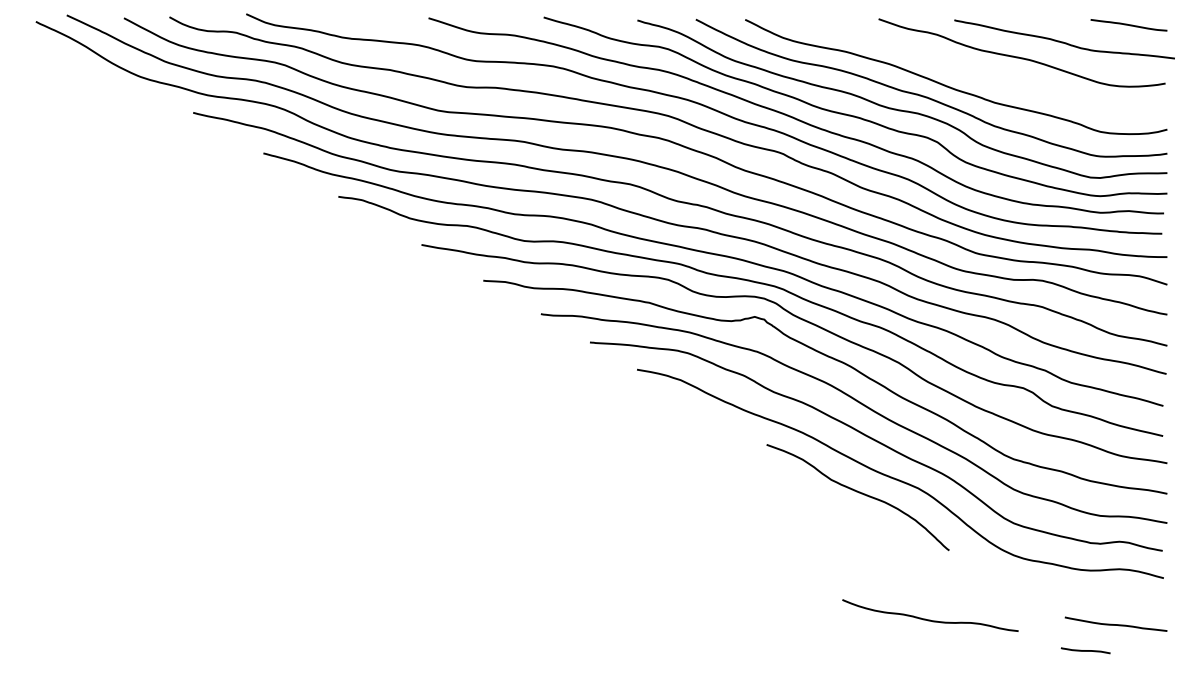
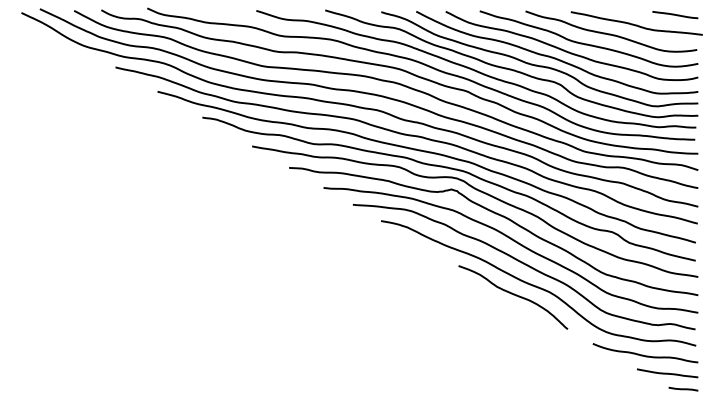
curve: (982, 72) -> (587, 43), added
curve: (930, 619) -> (645, 355), moved
line: (1085, 649) -> (683, 388), moved

